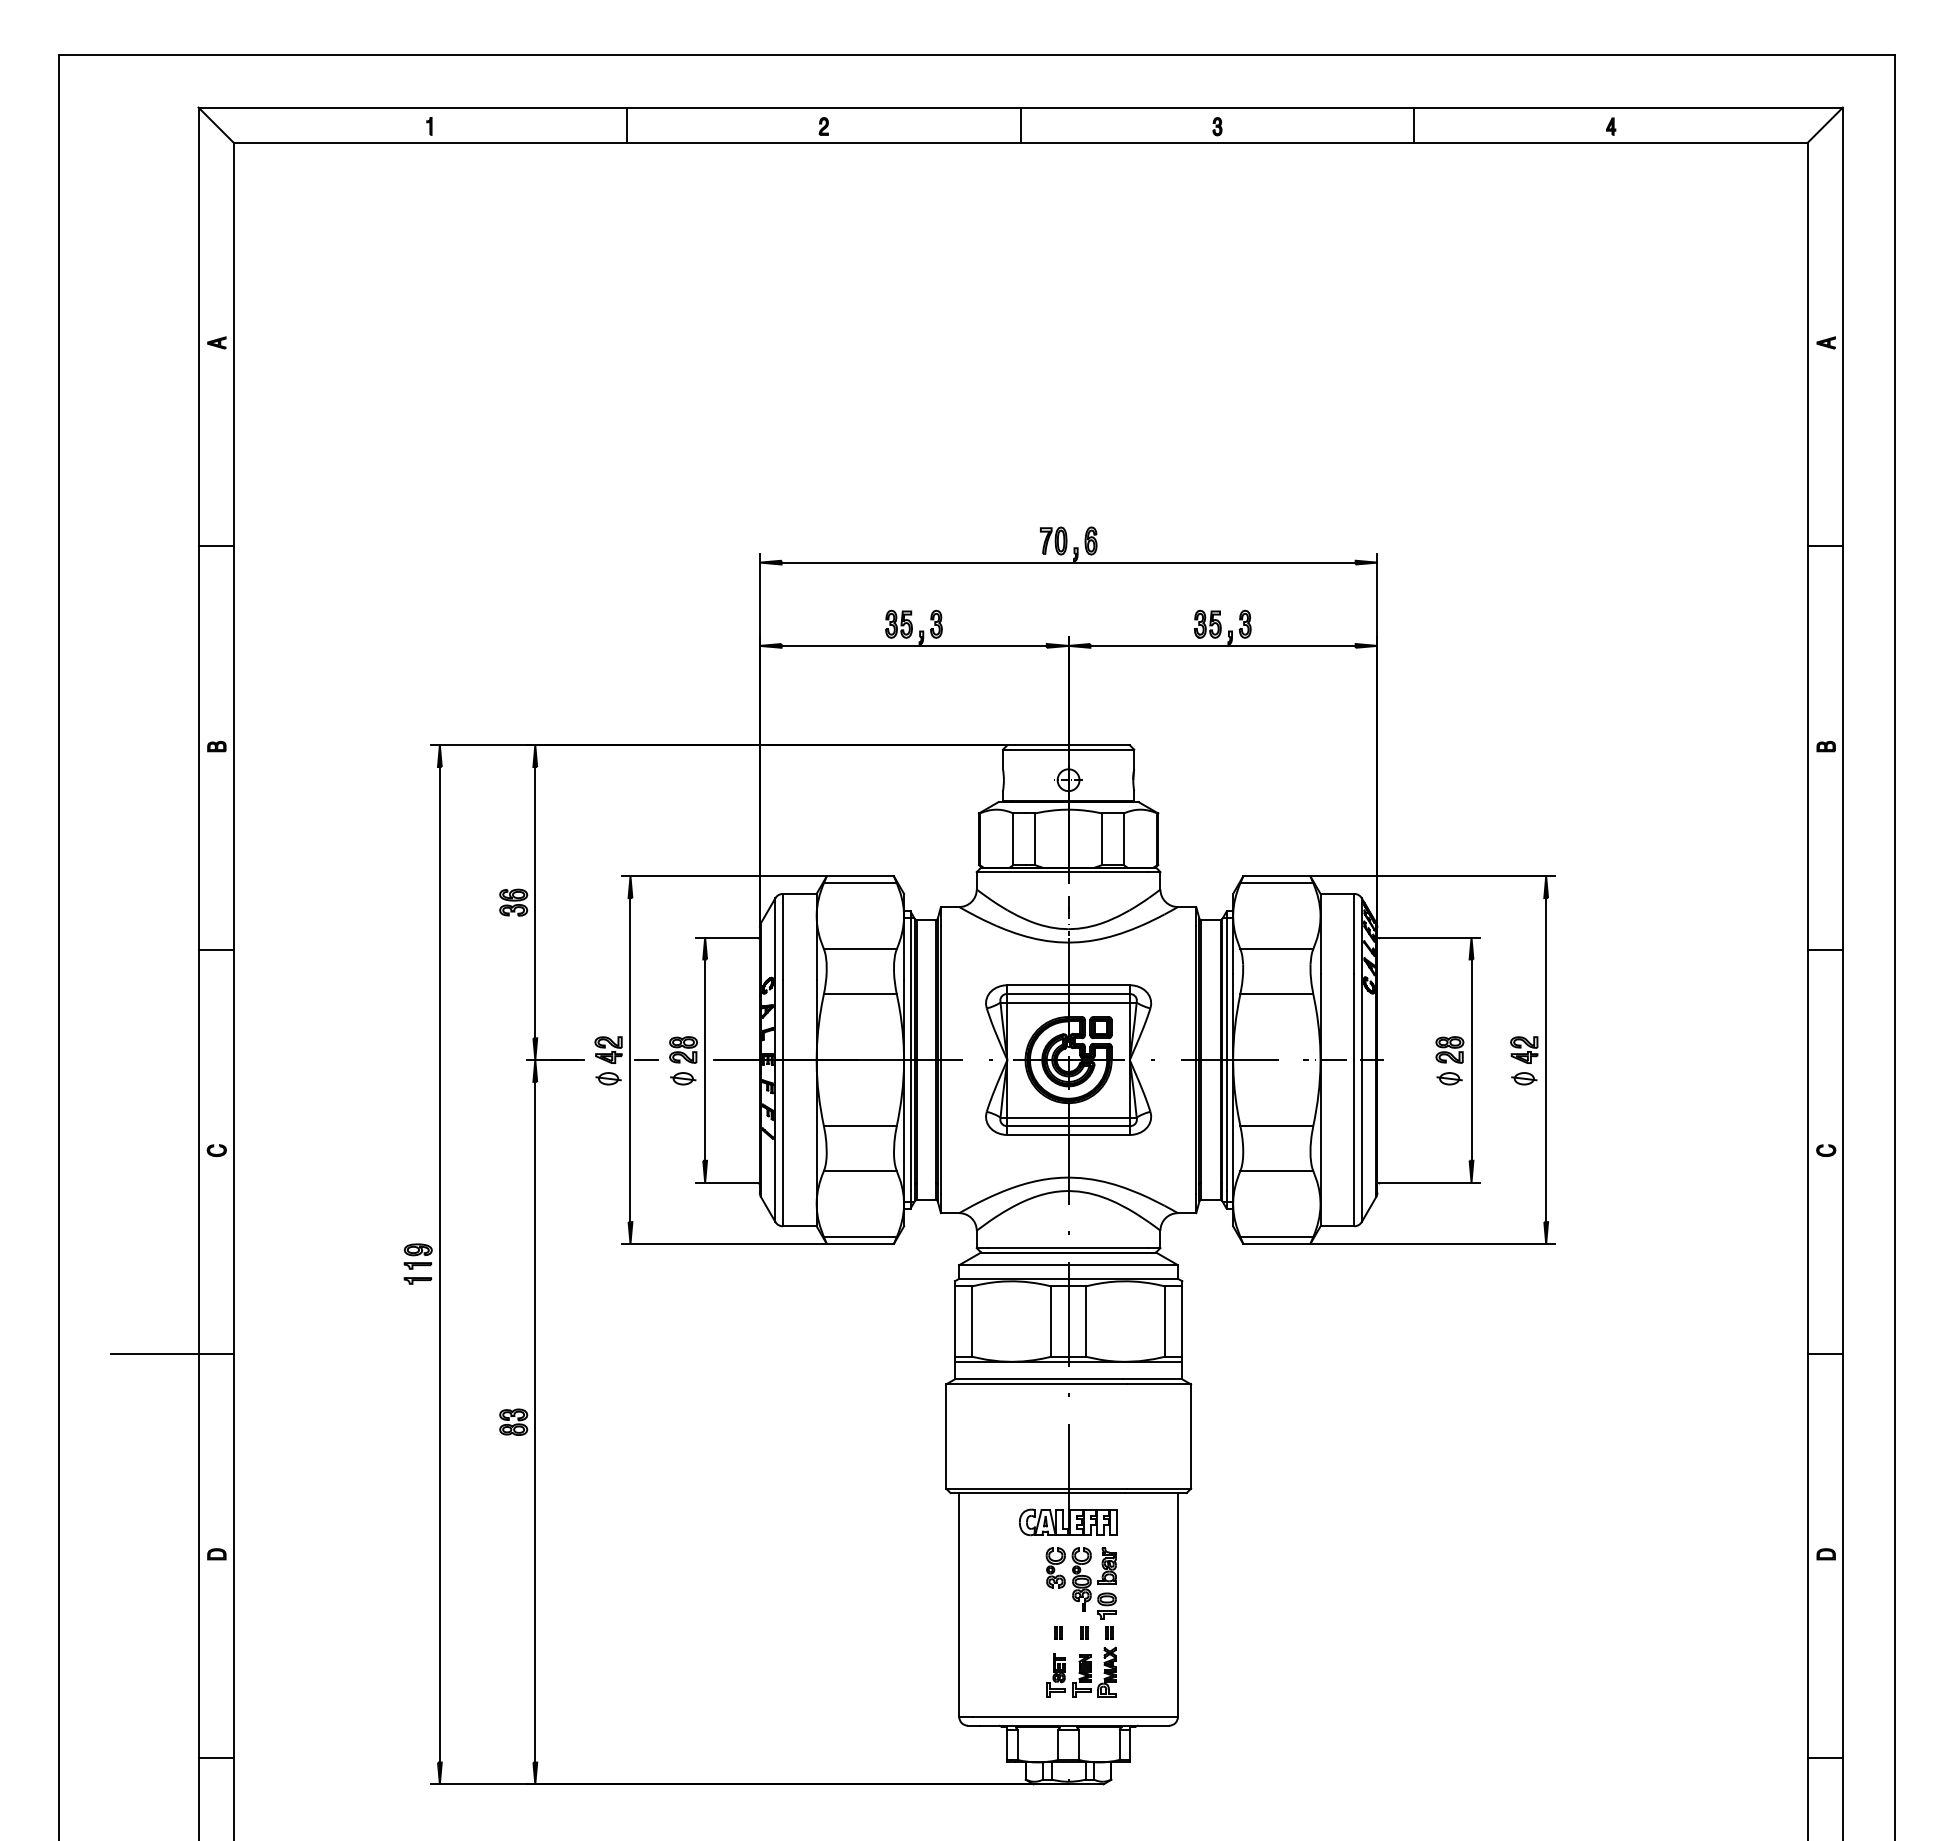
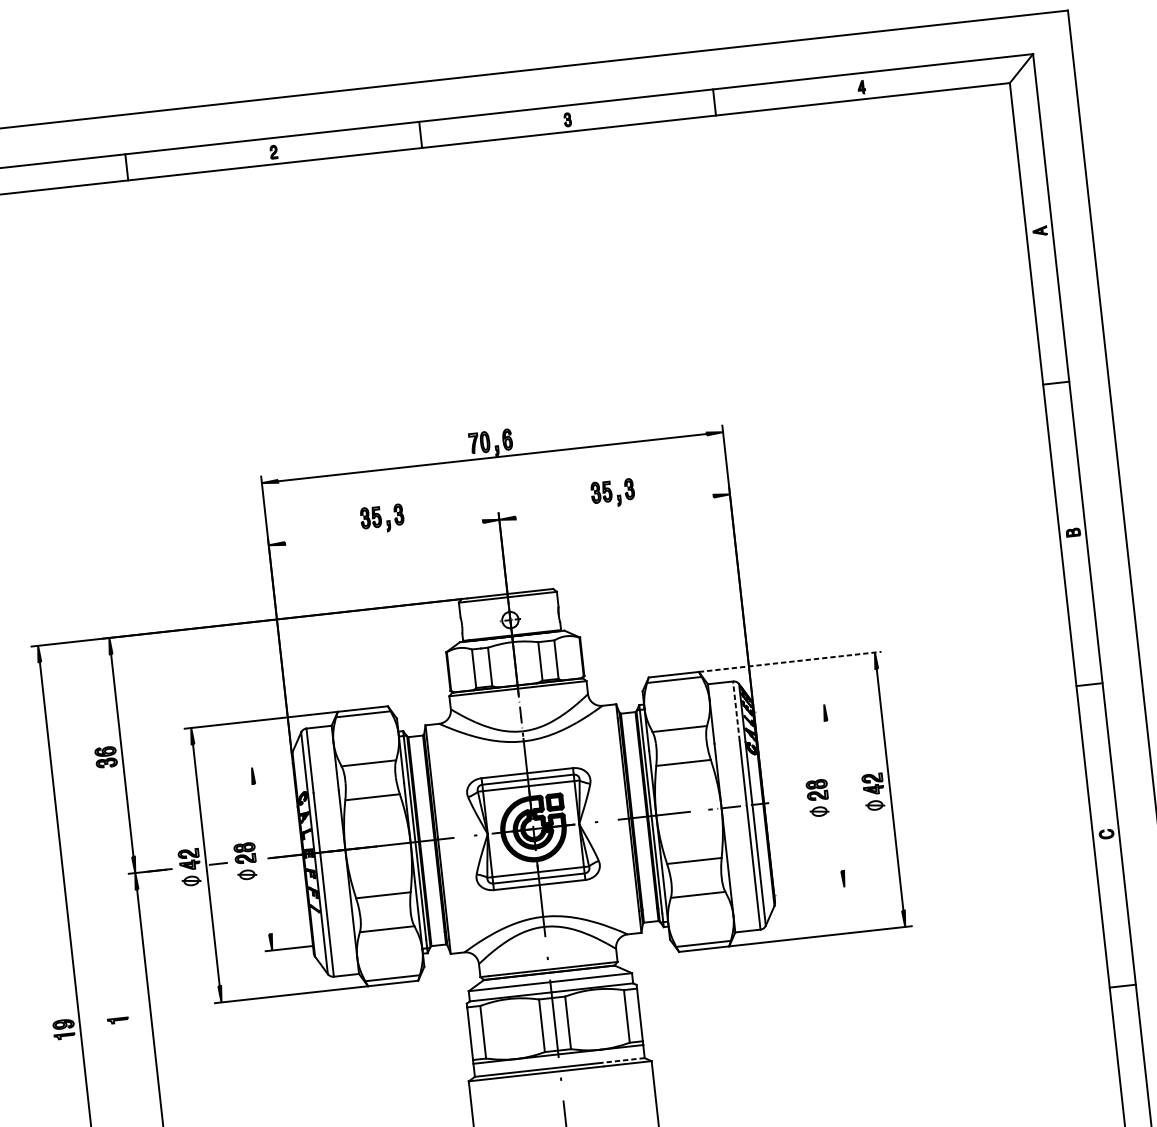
line: (913, 645) -> (383, 532), removed
line: (1222, 645) -> (614, 506), removed
line: (1433, 876) -> (790, 661), solid -> dashed
line: (1354, 933) -> (736, 711), solid -> dashed
line: (727, 937) -> (268, 765), removed
line: (1429, 937) -> (792, 707), removed
line: (705, 1059) -> (262, 858), removed
line: (1471, 1059) -> (834, 795), removed
line: (1429, 1182) -> (813, 890), removed
part: (417, 1280) -> (117, 1020), moved
line: (1152, 1379) -> (622, 1060), solid -> dashed

